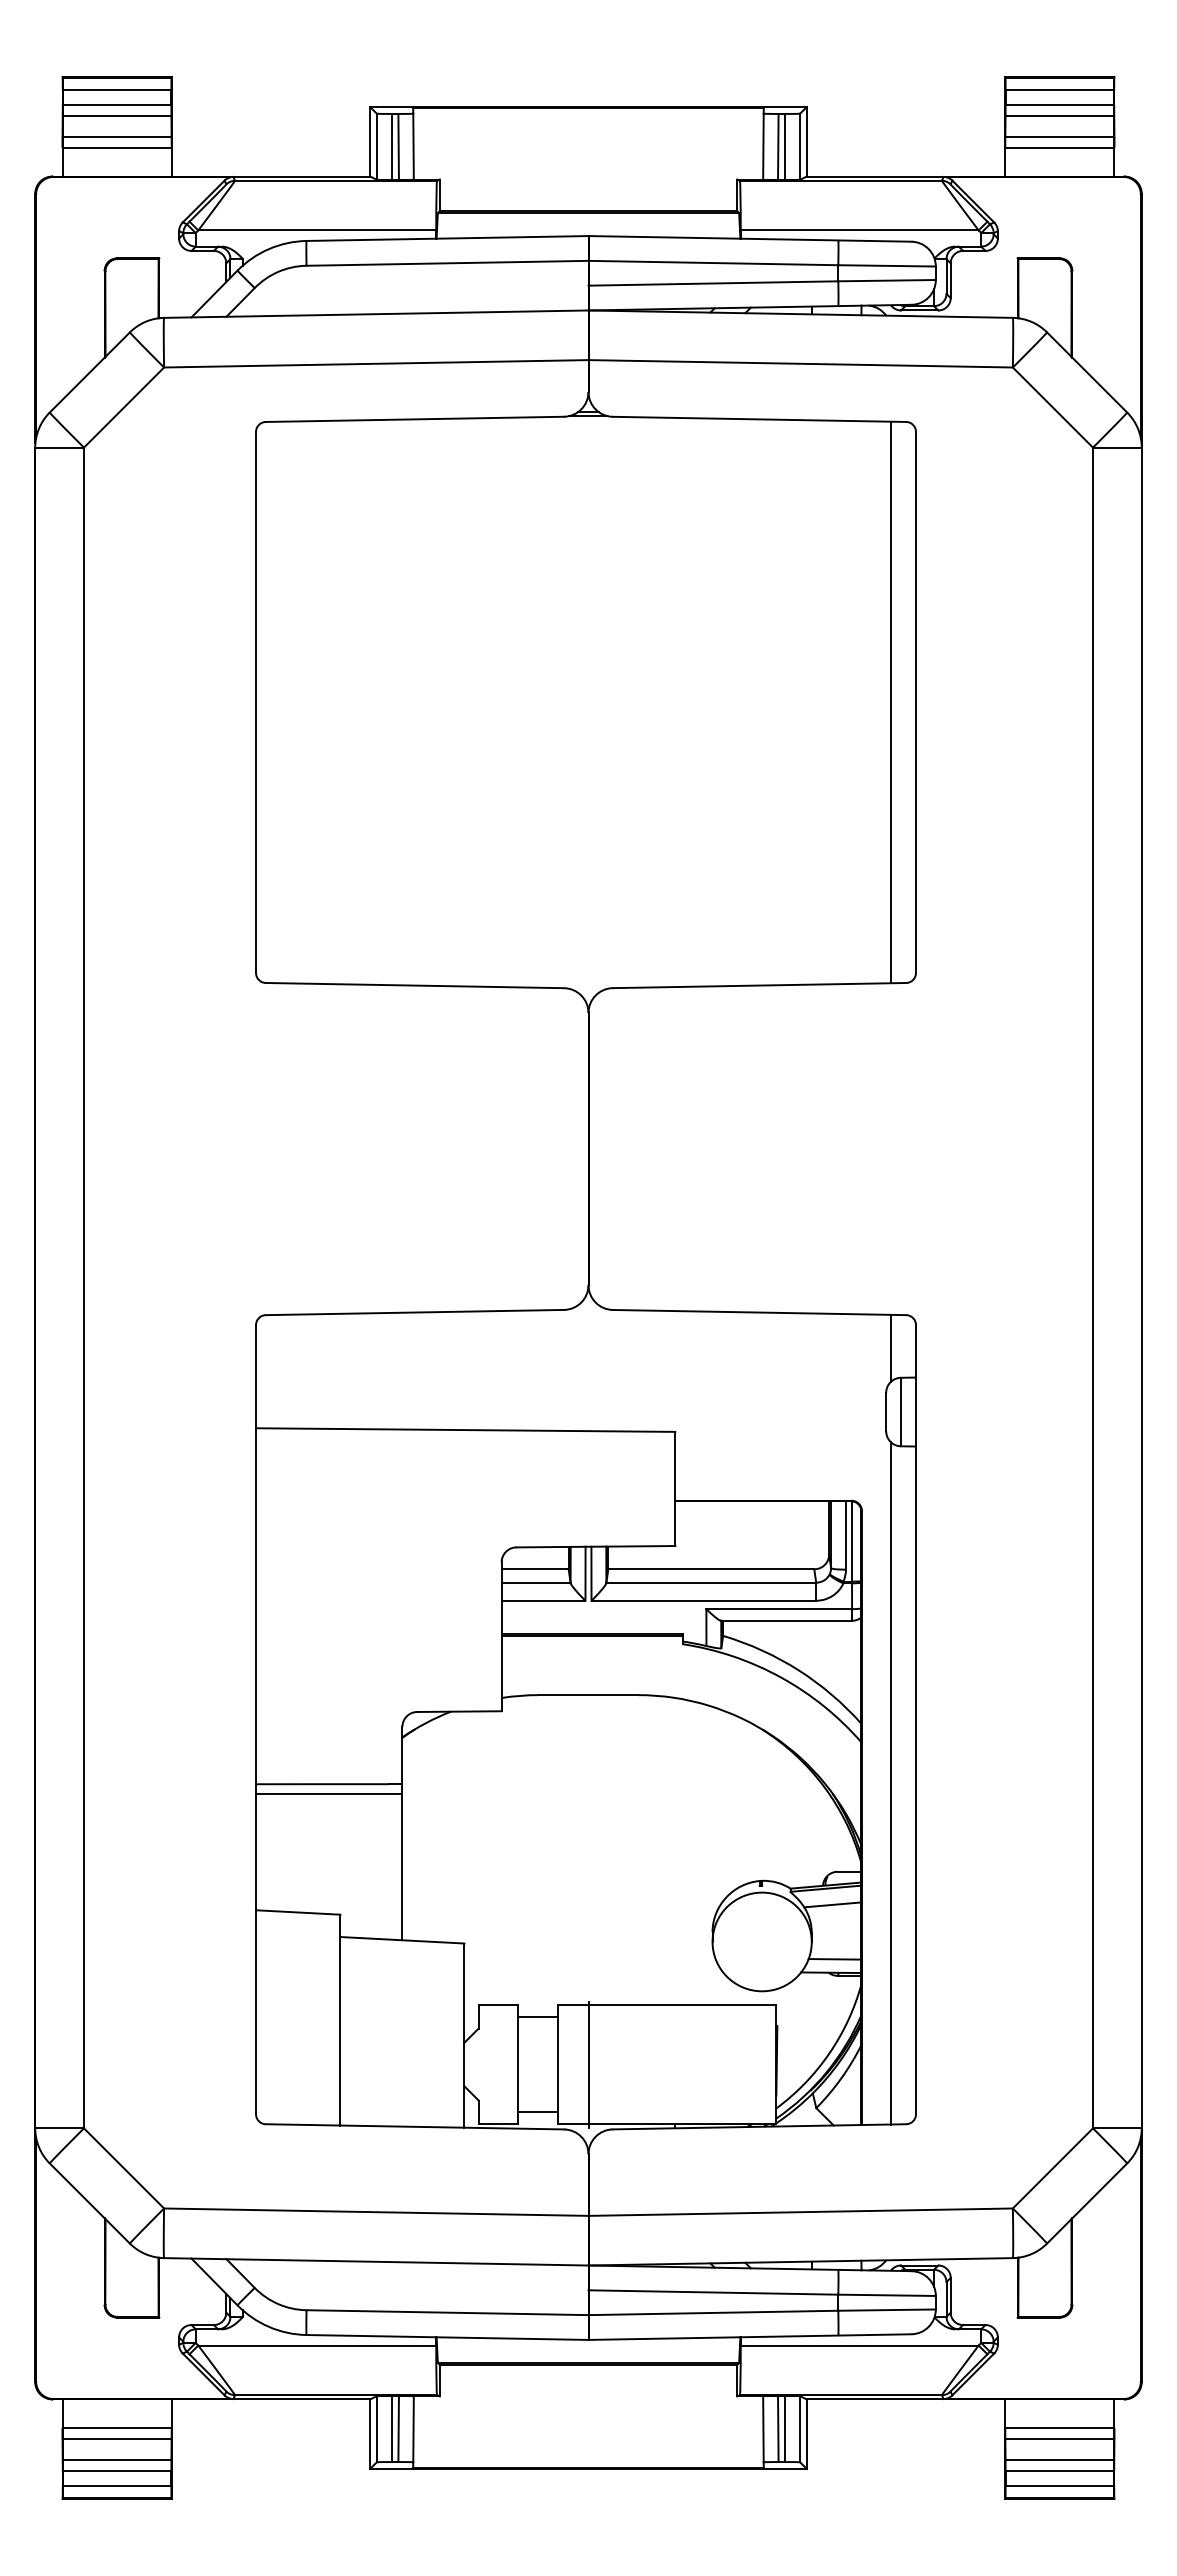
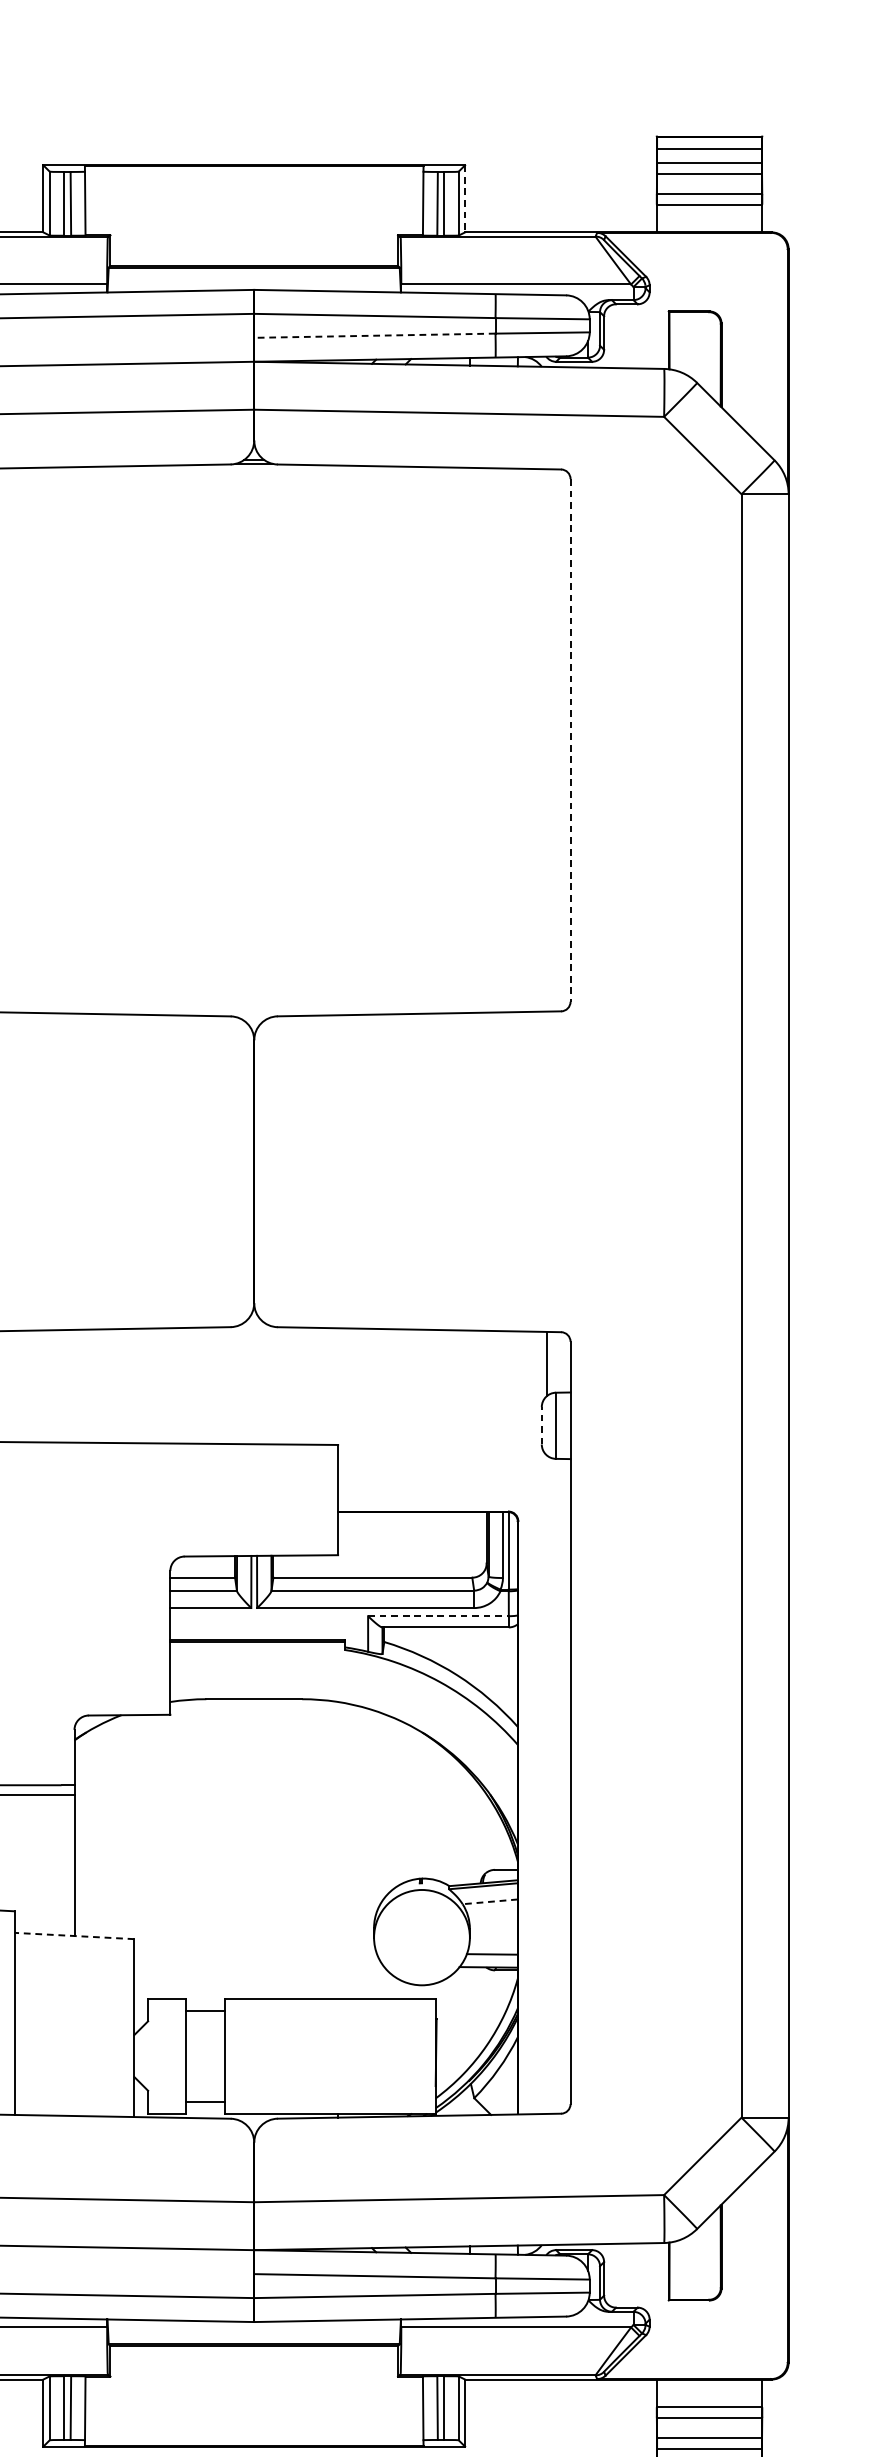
line: (806, 141) -> (464, 198), solid -> dashed
line: (713, 283) -> (374, 335), solid -> dashed
line: (891, 702) -> (546, 740), removed
line: (915, 702) -> (570, 740), solid -> dashed
line: (886, 1411) -> (542, 1425), solid -> dashed
line: (779, 1609) -> (438, 1616), solid -> dashed
line: (891, 1783) -> (546, 1784), removed
line: (832, 1904) -> (489, 1901), solid -> dashed
line: (401, 1940) -> (73, 1936), solid -> dashed
line: (588, 2064) -> (254, 2056), removed

